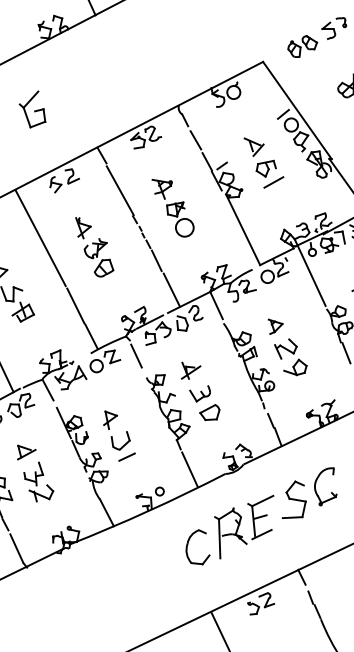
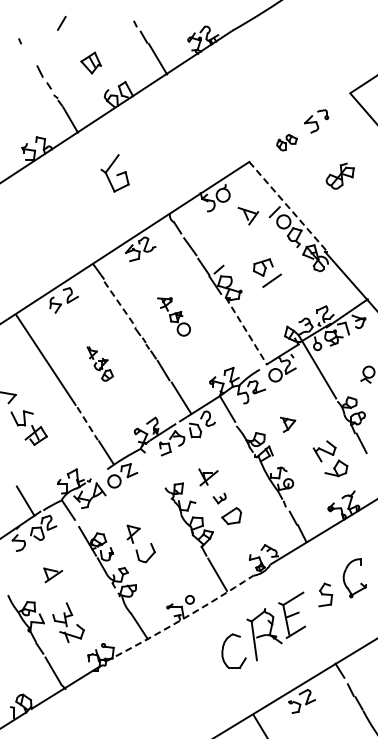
part: (302, 46) -> (286, 142), size x0.7
part: (32, 109) -> (114, 173), moved
line: (297, 111) -> (288, 207), solid -> dashed
part: (252, 147) -> (247, 216), moved
line: (120, 190) -> (120, 304), solid -> dashed
part: (172, 208) -> (173, 316), size x0.7
line: (243, 230) -> (246, 331), solid -> dashed
part: (94, 247) -> (100, 363), size x0.6
line: (75, 306) -> (87, 424), solid -> dashed
line: (135, 356) -> (152, 467), removed
part: (290, 356) -> (330, 458), moved
part: (199, 393) -> (219, 498), size x0.6
line: (126, 456) -> (153, 568), removed
part: (38, 481) -> (68, 622), moved
part: (295, 499) -> (325, 594), size x0.6
arc: (148, 511) -> (180, 620), solid -> dashed

